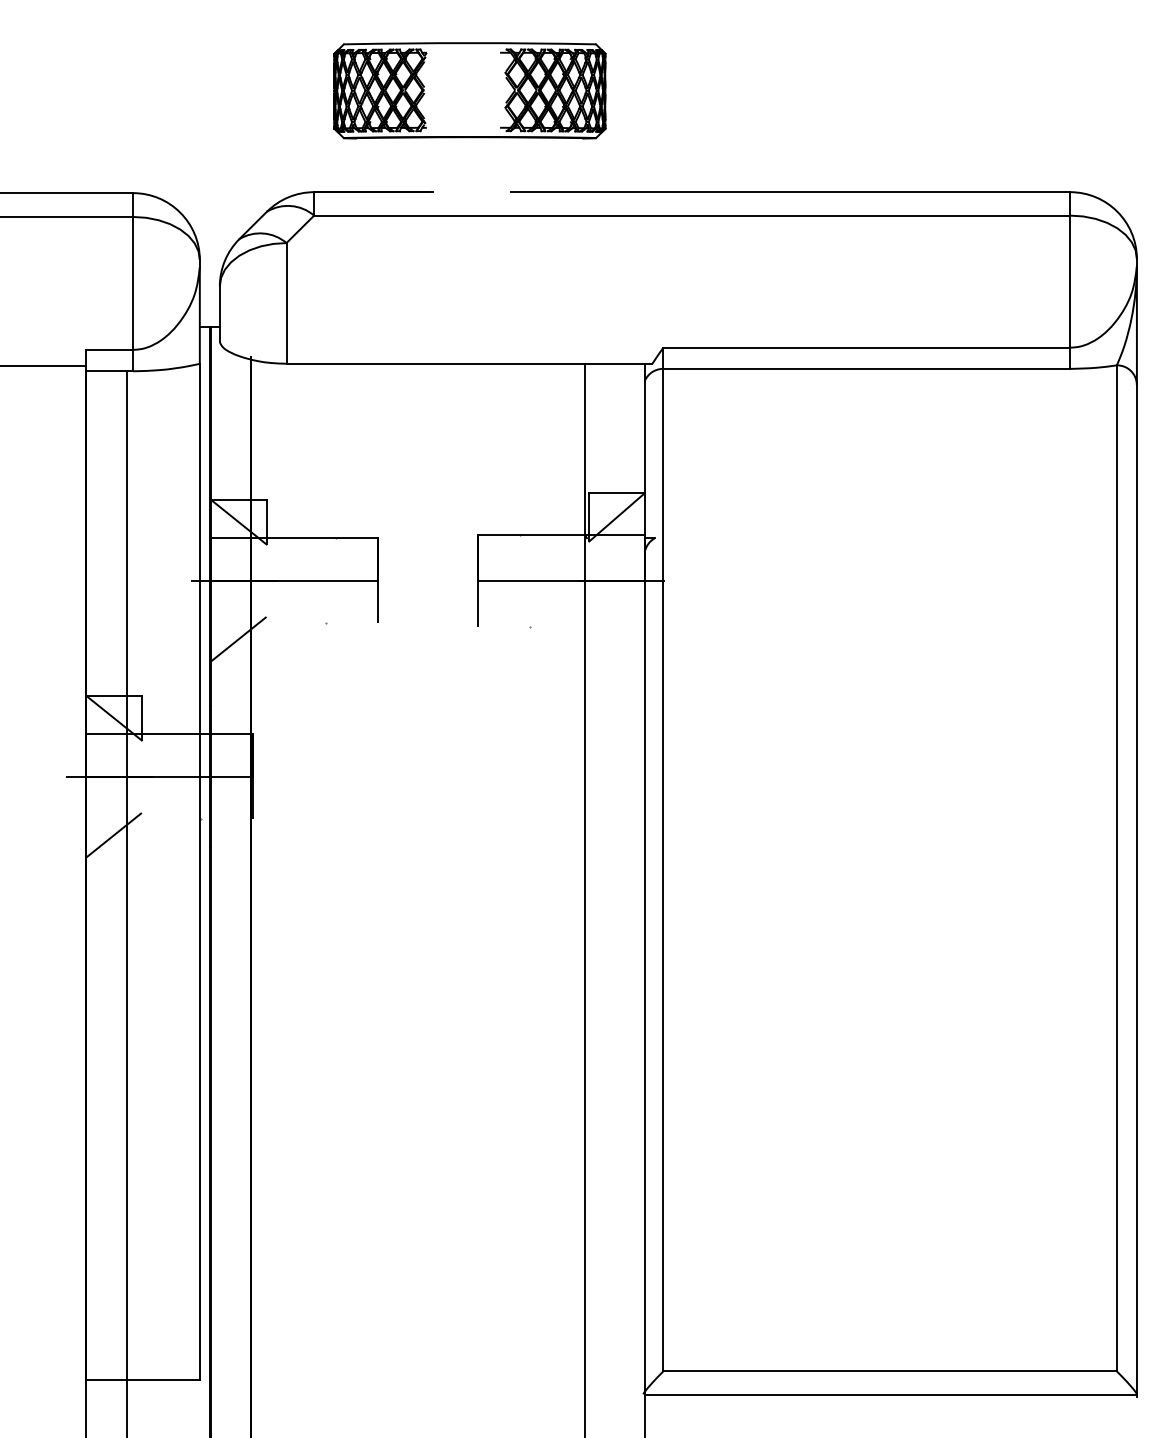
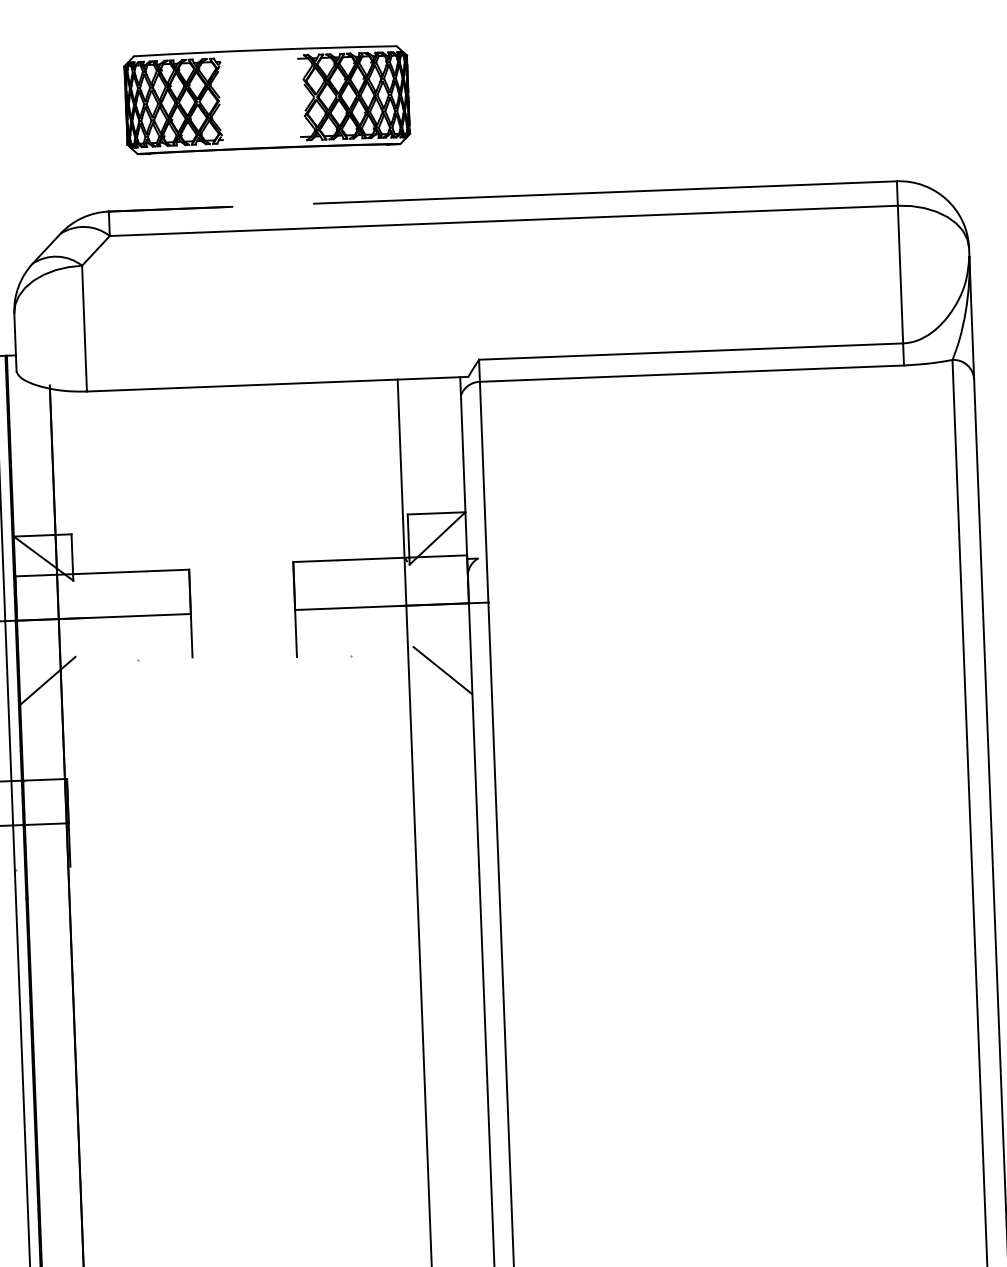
line: (616, 643) -> (442, 669), added

